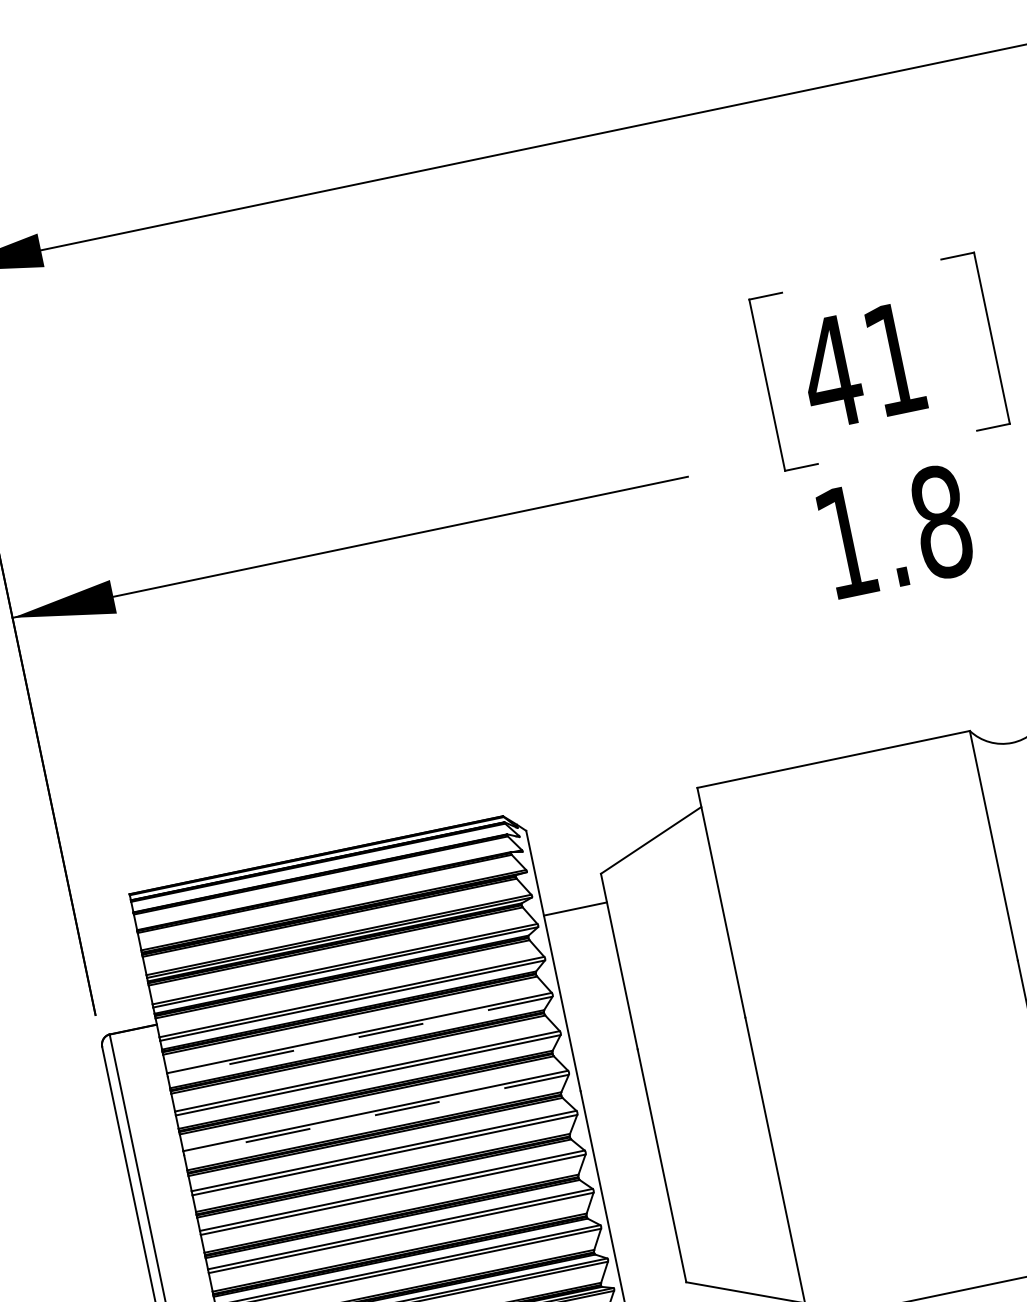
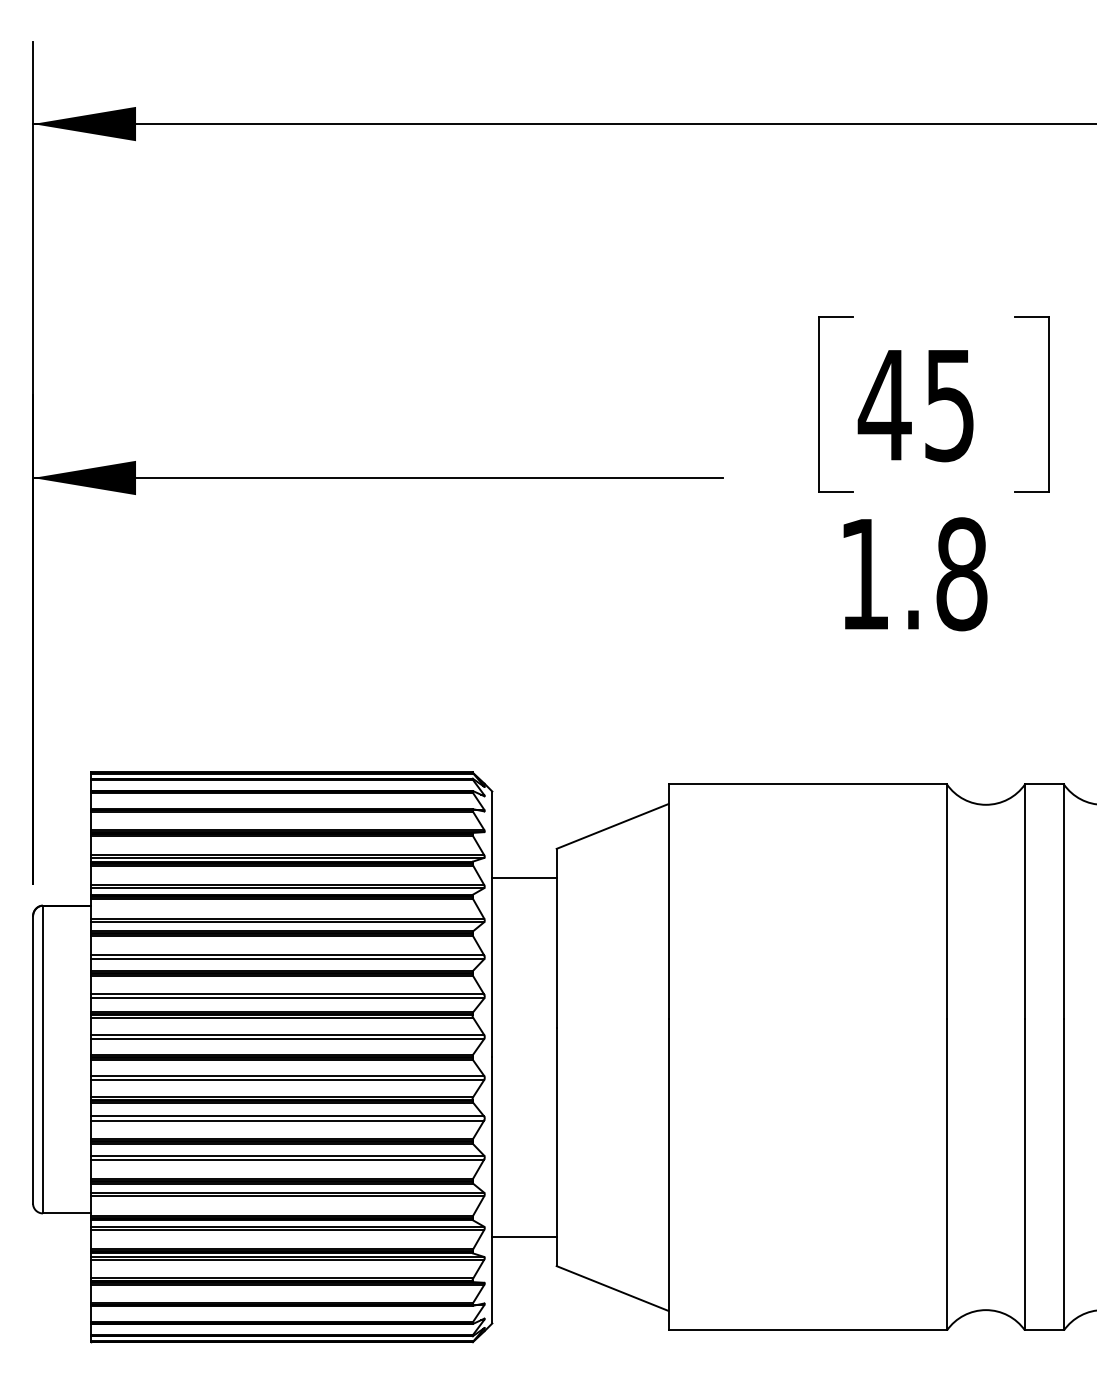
text: (895, 360) -> (949, 406), 41 -> 45
line: (360, 1037) -> (287, 959), dashed -> solid
line: (376, 1115) -> (287, 1039), dashed -> solid
line: (648, 1259) -> (524, 1236), added

